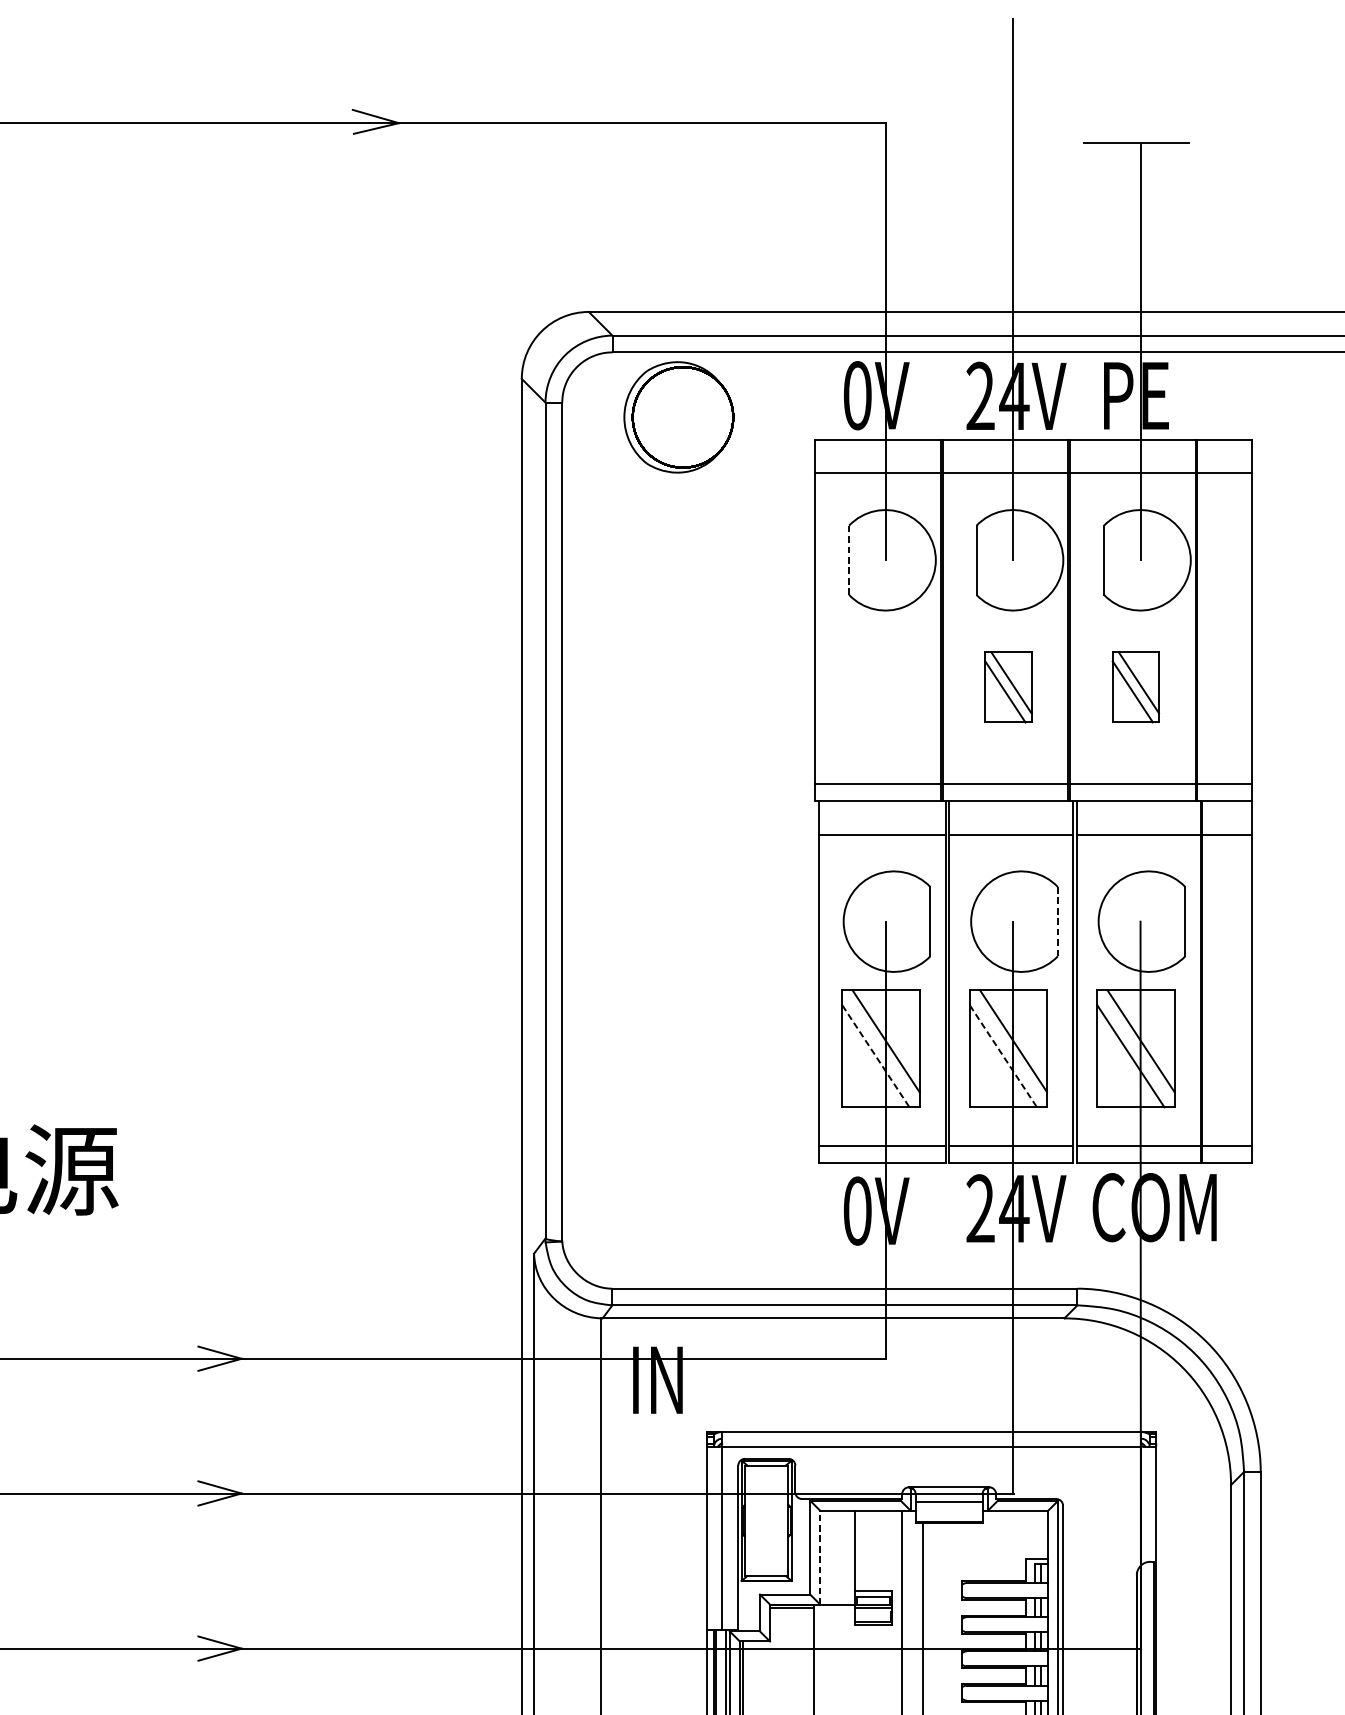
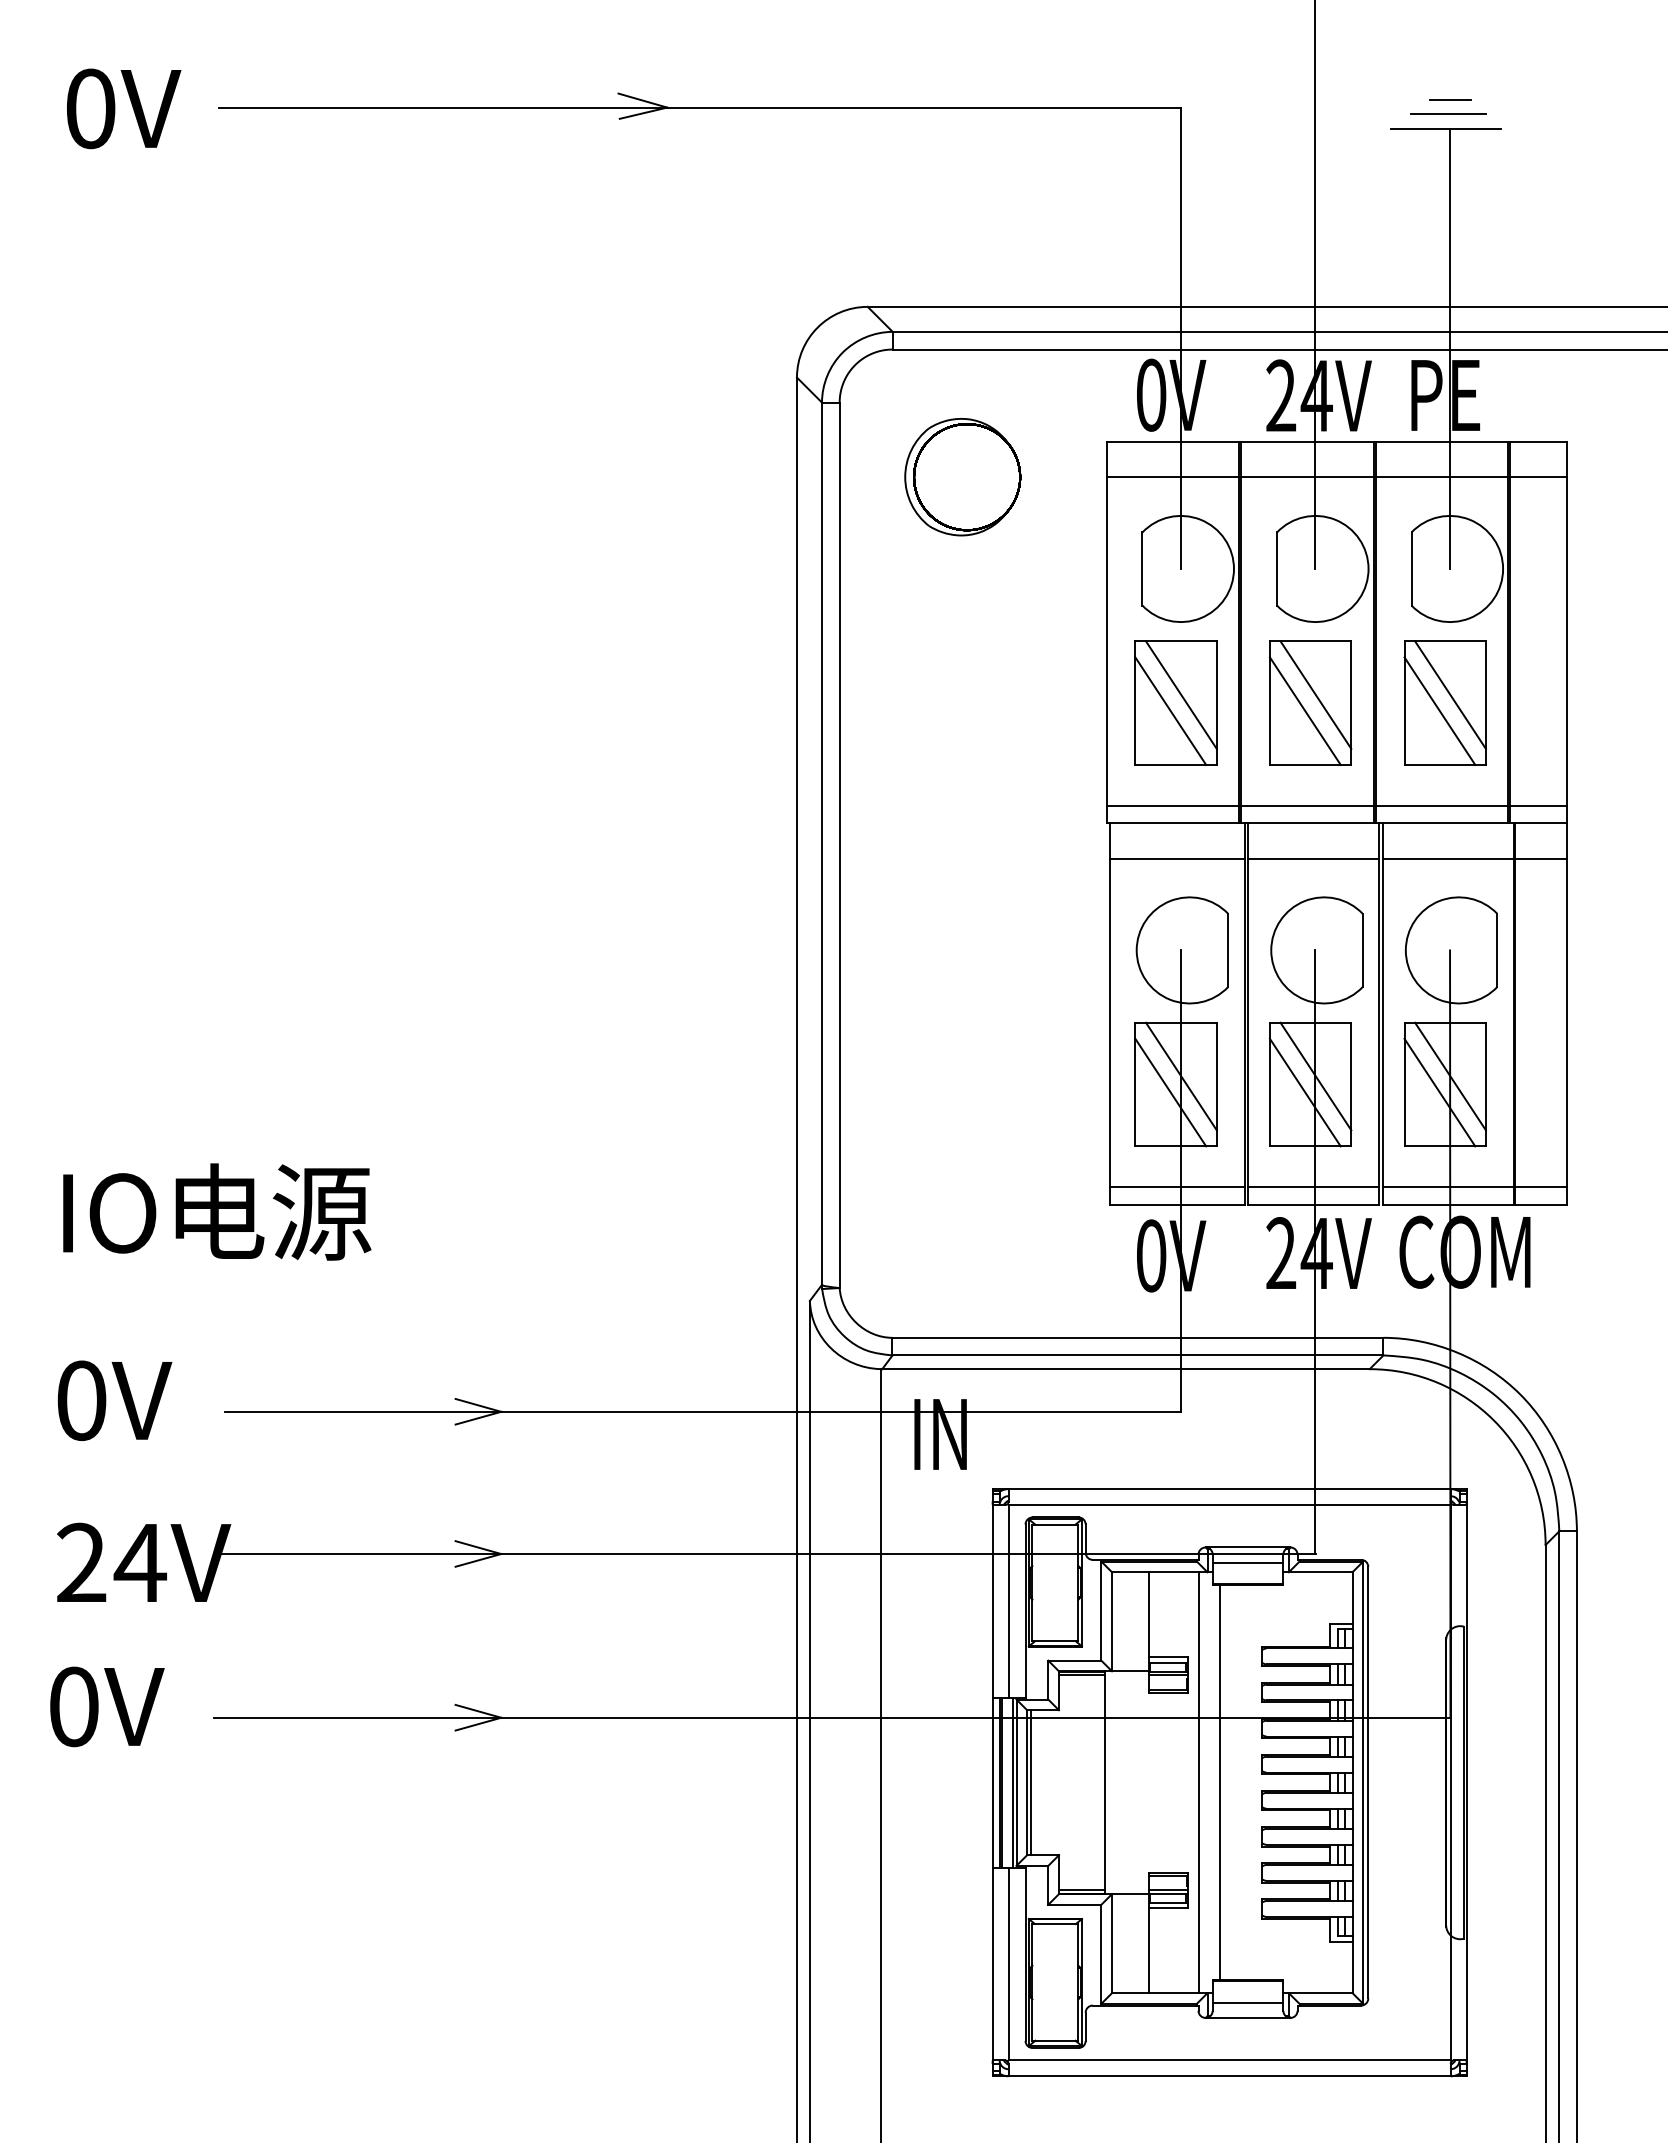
line: (1140, 115) -> (1450, 99), added
line: (1138, 128) -> (1447, 113), added
part: (678, 417) -> (962, 477), moved
line: (849, 560) -> (1142, 569), dashed -> solid
part: (880, 686) -> (1175, 702), added
part: (1008, 686) -> (1310, 702), size x1.67
part: (1135, 686) -> (1444, 702), size x1.67
line: (1057, 921) -> (1362, 950), dashed -> solid
line: (876, 1057) -> (1171, 1093), dashed -> solid
line: (1003, 1057) -> (1305, 1093), dashed -> solid
line: (820, 1557) -> (1112, 1621), dashed -> solid

